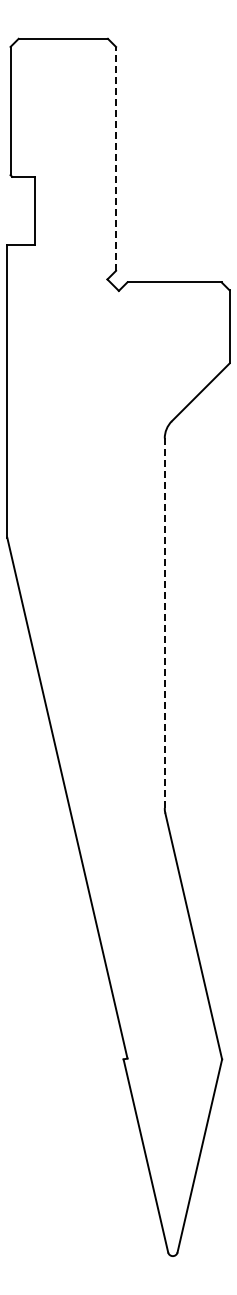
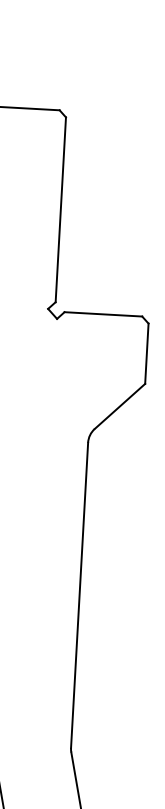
line: (116, 158) -> (61, 209), dashed -> solid
line: (164, 623) -> (79, 595), dashed -> solid

